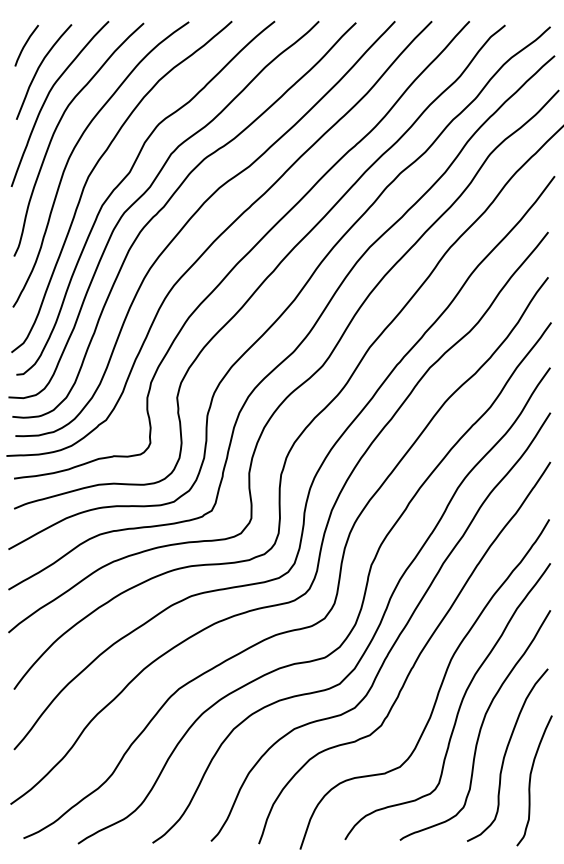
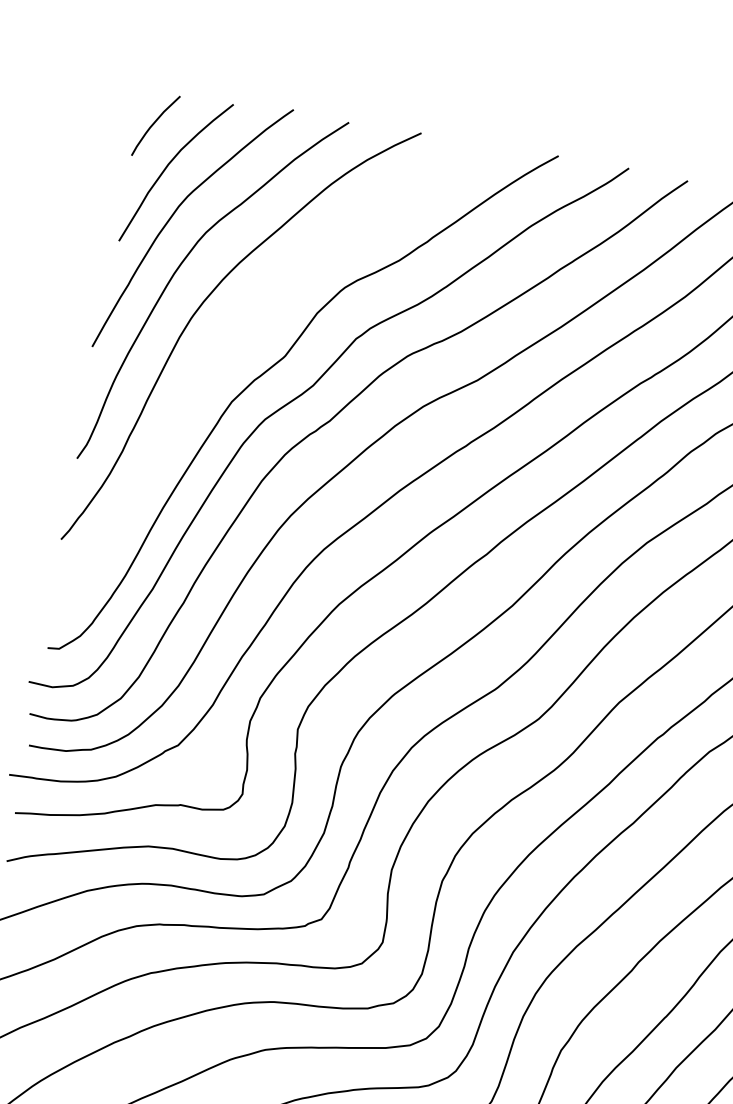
curve: (94, 169) -> (229, 342), removed

